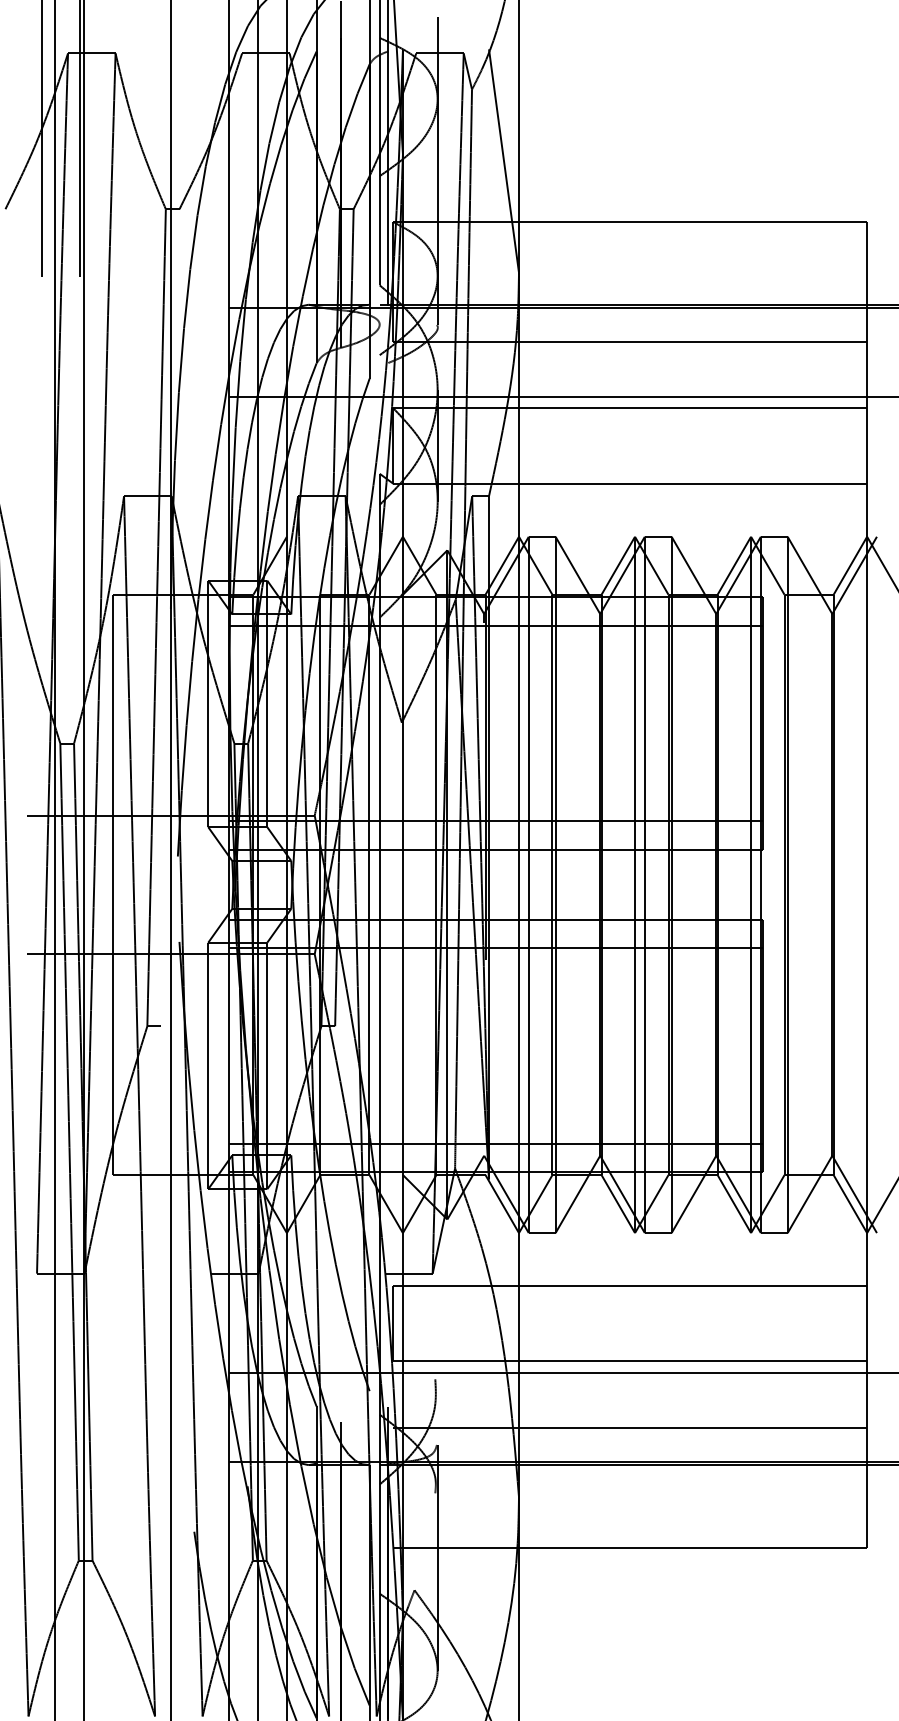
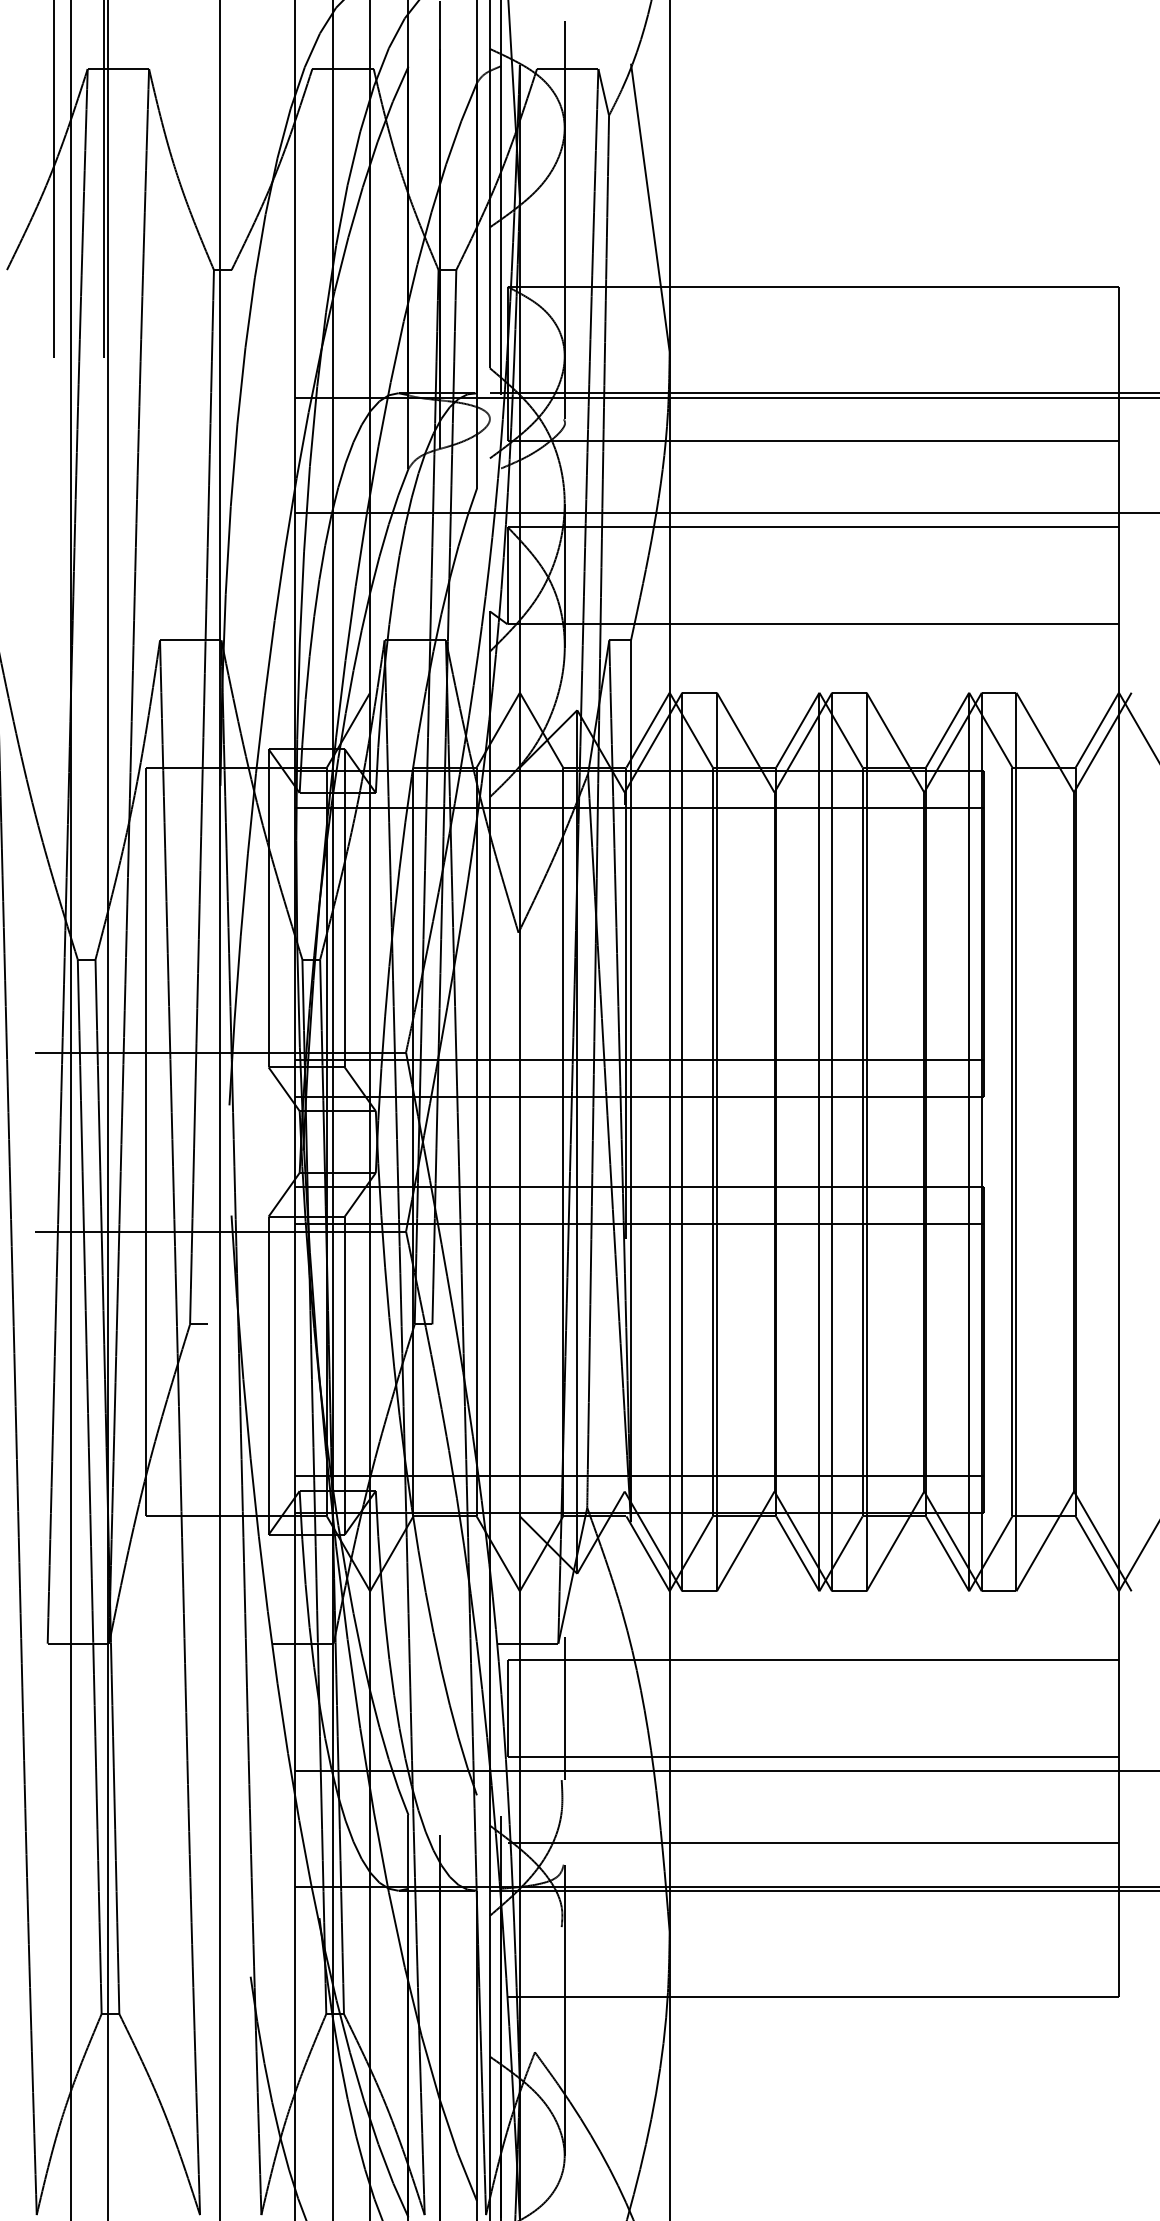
line: (437, 1323) -> (564, 1708), added

